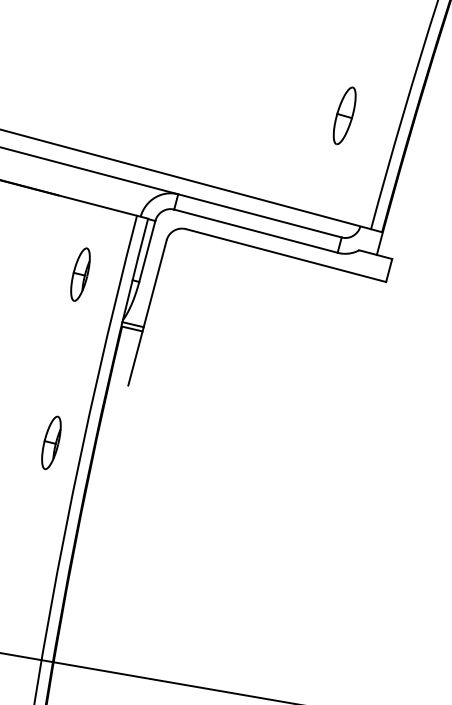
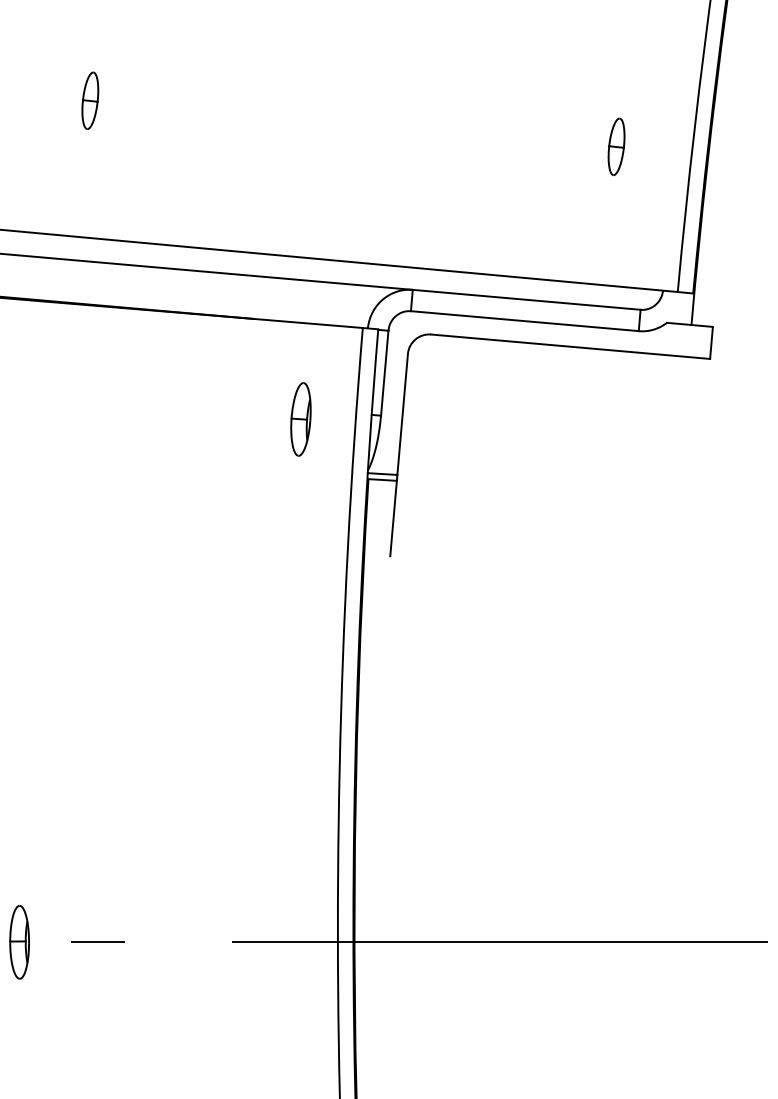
part: (344, 115) -> (616, 146), size x0.71
part: (51, 442) -> (300, 650), removed

